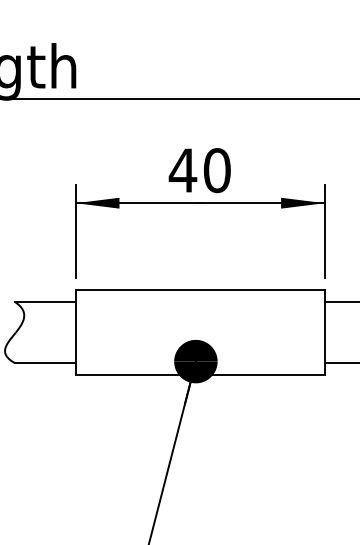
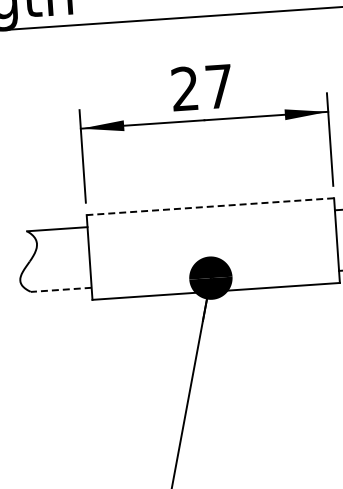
text: (199, 170) -> (201, 87), 40 -> 27
line: (199, 290) -> (209, 207), solid -> dashed
line: (45, 363) -> (61, 290), solid -> dashed

